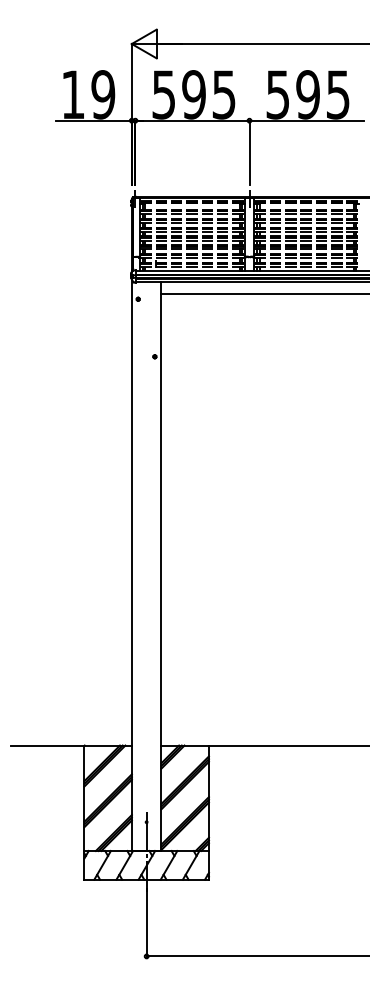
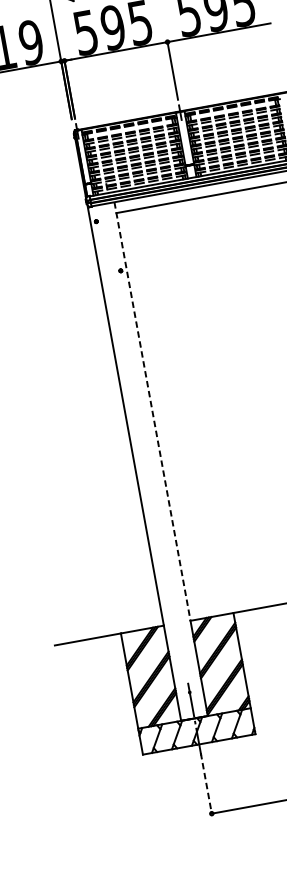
line: (161, 513) -> (152, 411), solid -> dashed
line: (146, 922) -> (206, 783), solid -> dashed

